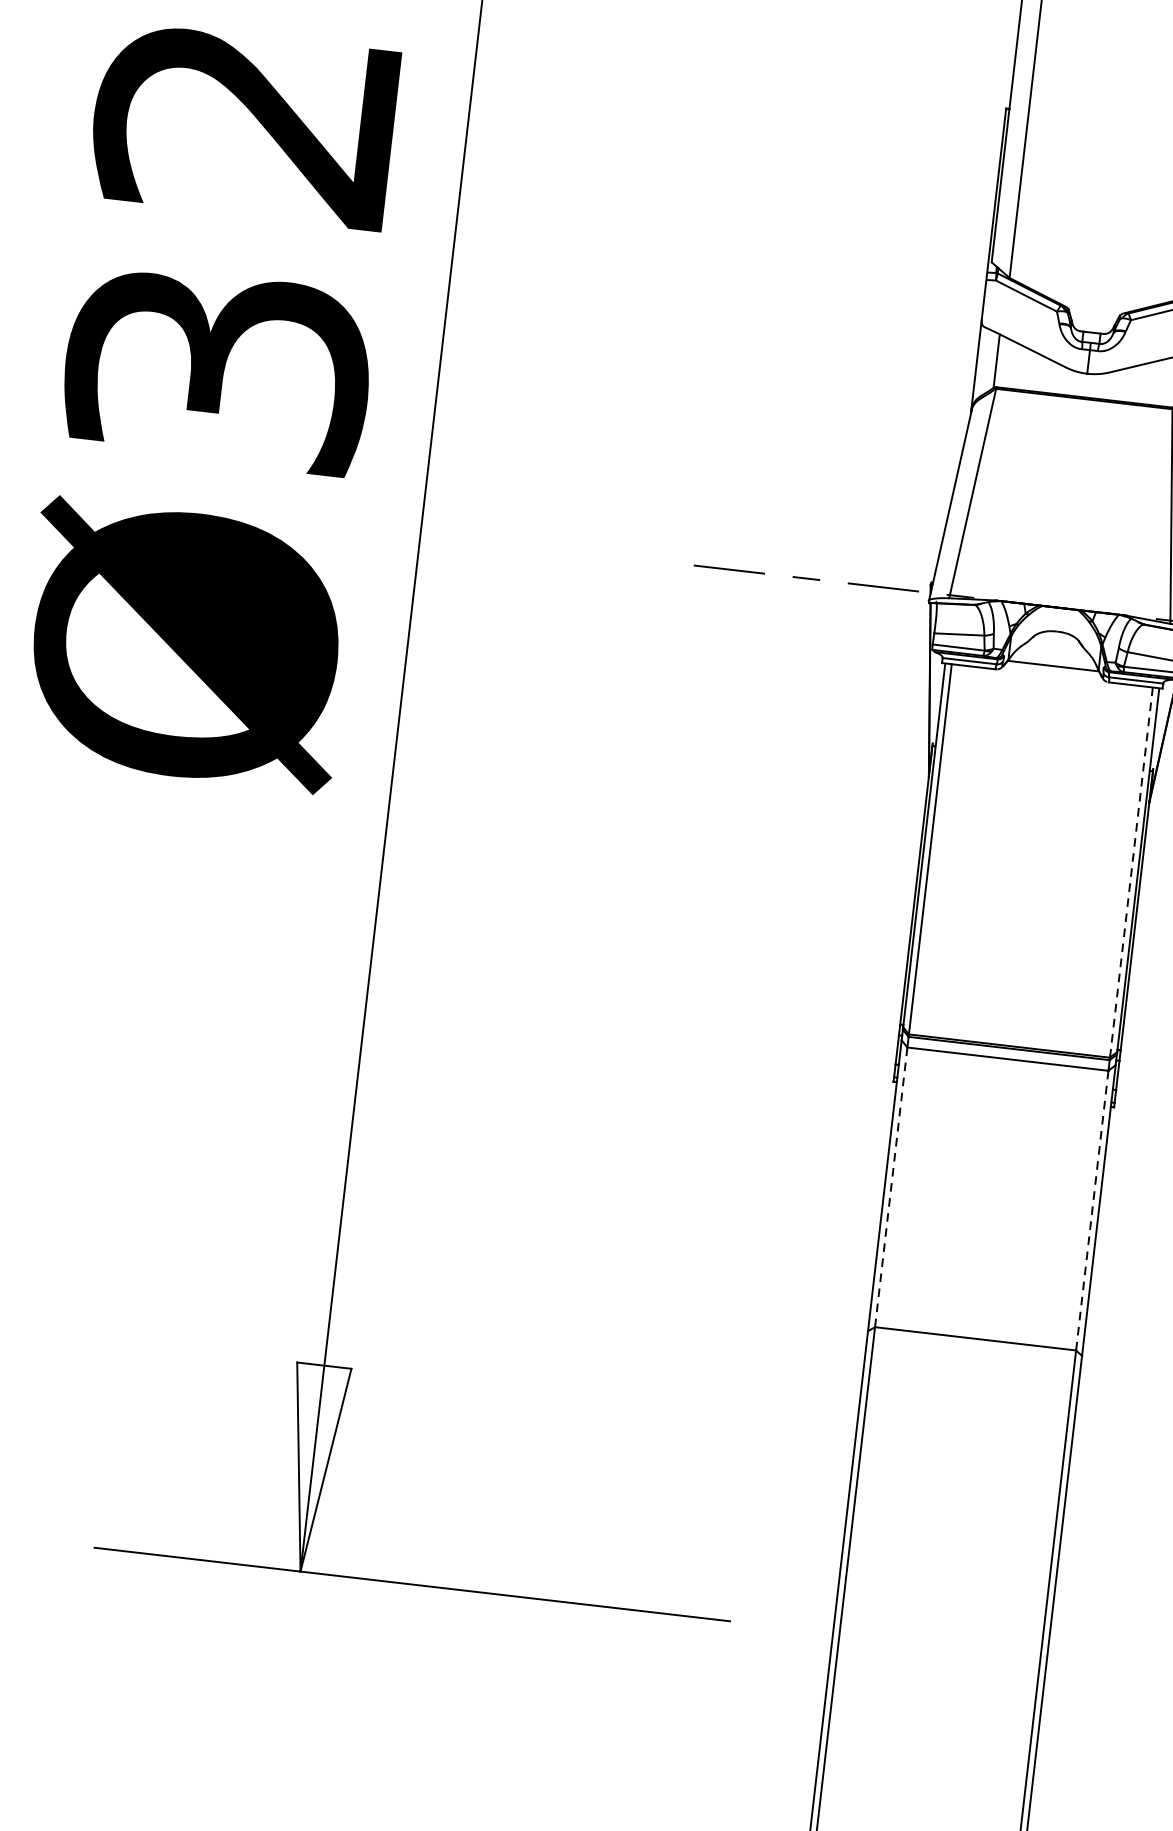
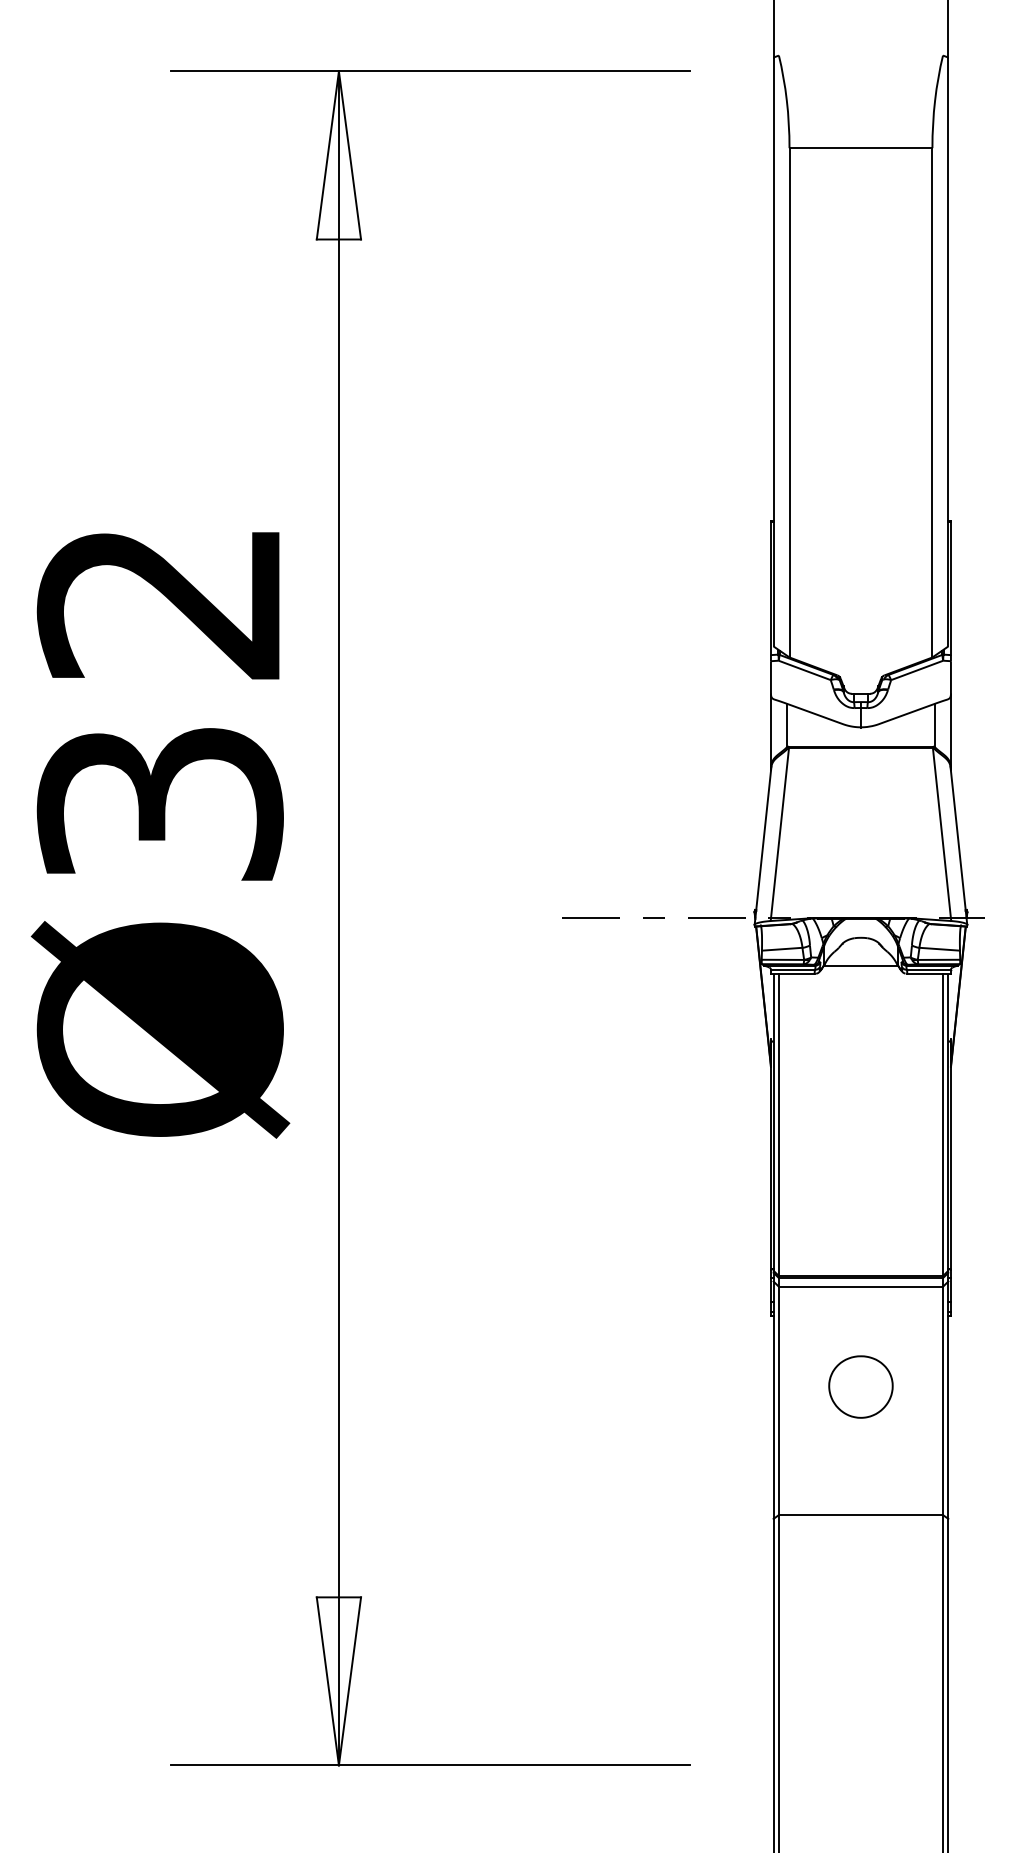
line: (1131, 873) -> (943, 1125), dashed -> solid
part: (993, 1181) -> (860, 1386), added
line: (890, 1186) -> (778, 1400), dashed -> solid
line: (1092, 1211) -> (943, 1401), dashed -> solid

